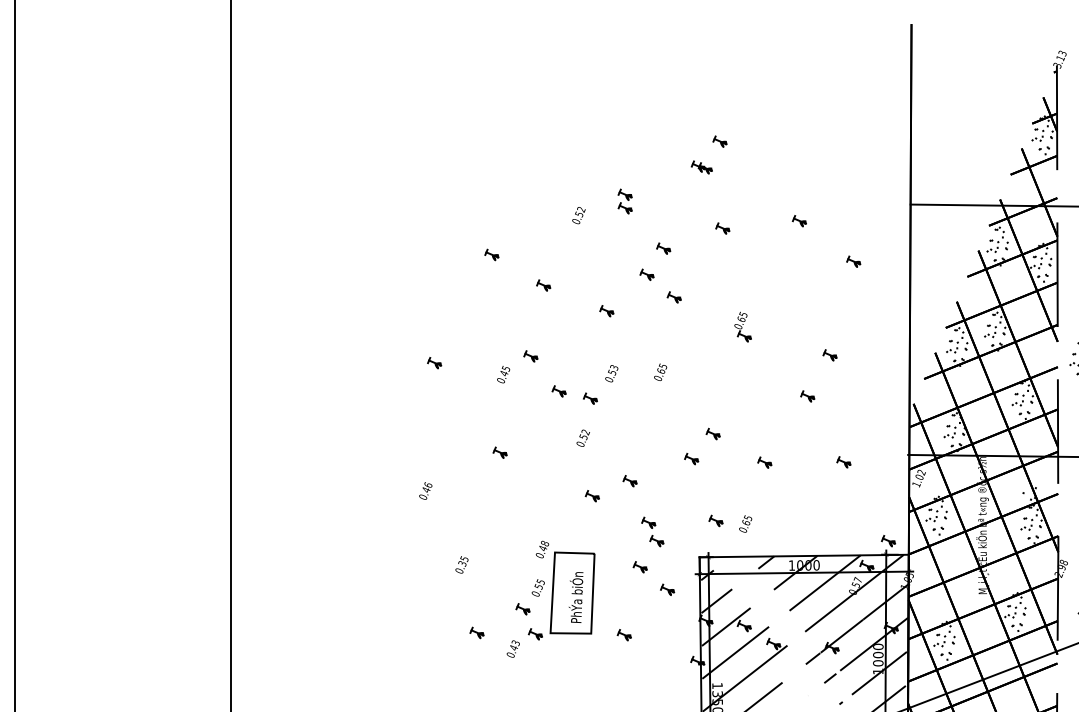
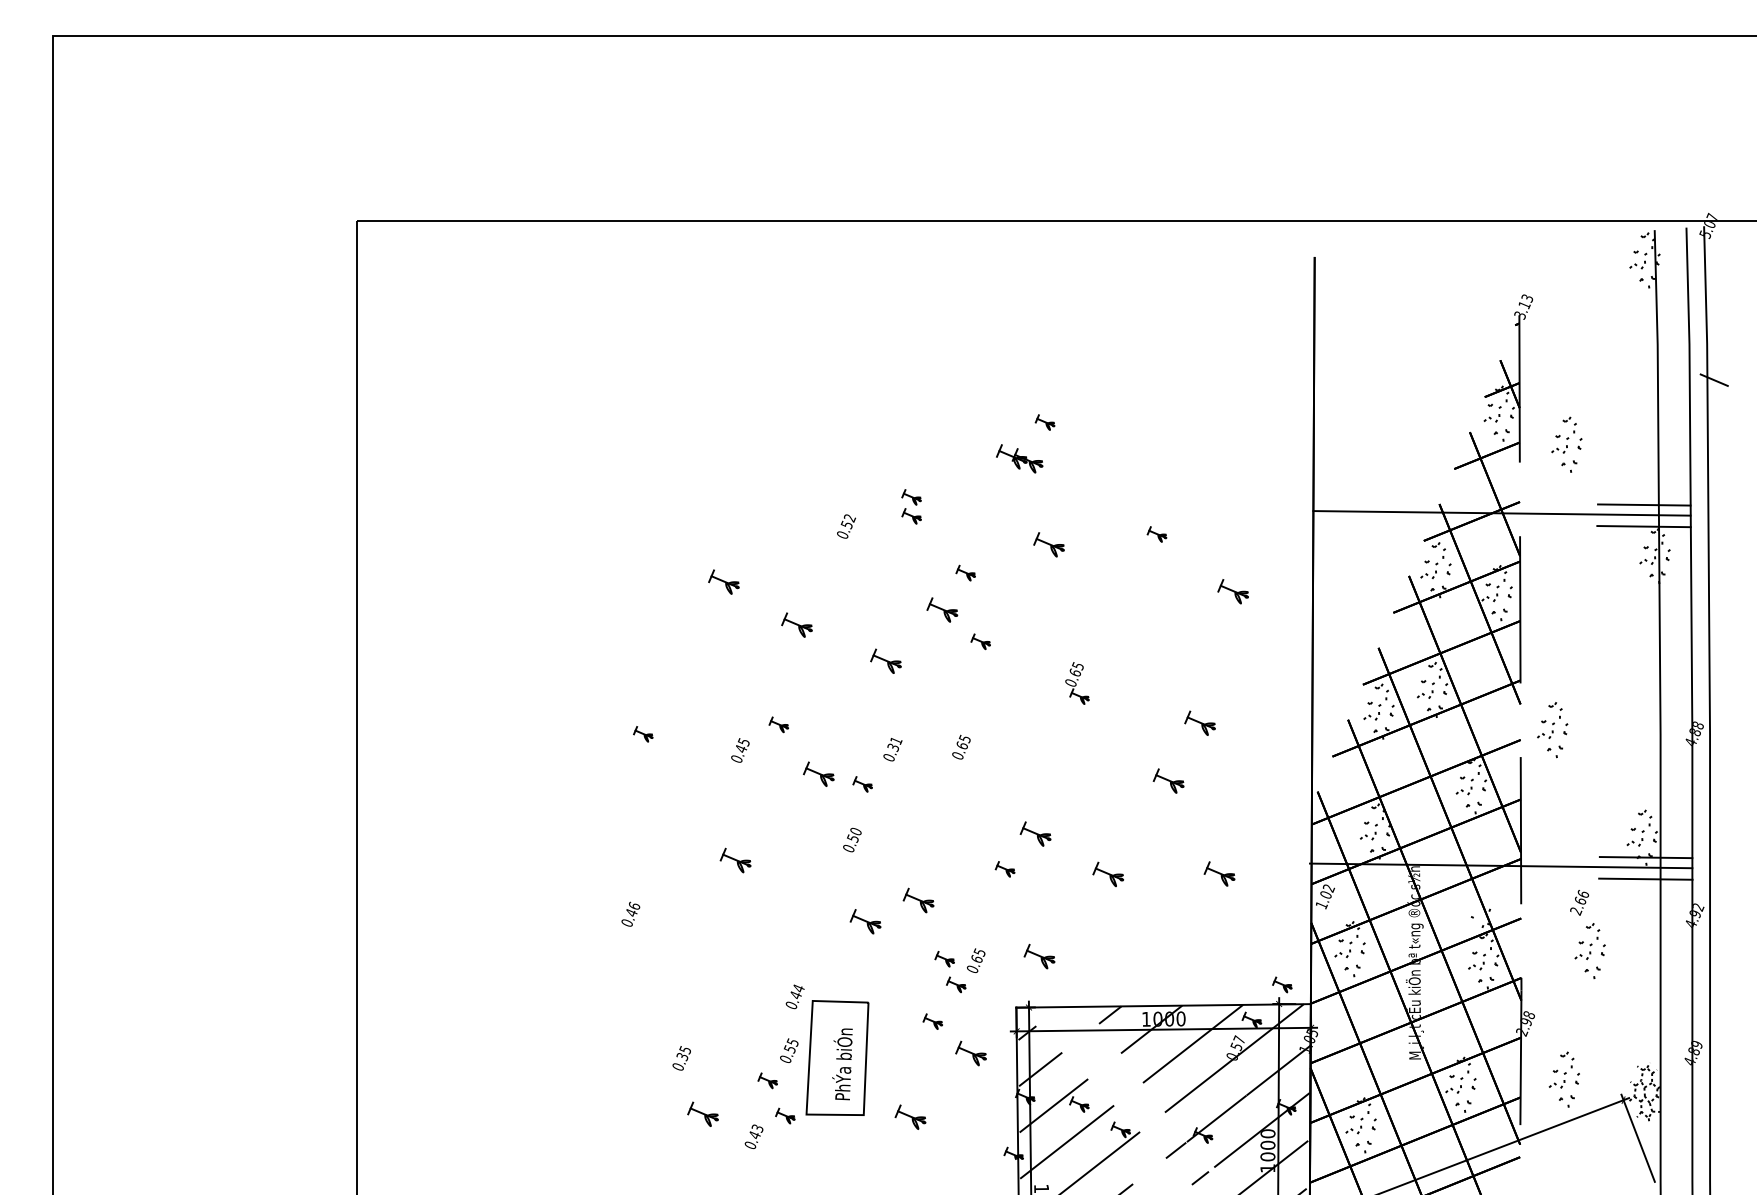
part: (701, 167) -> (1019, 458), size x1.6
part: (722, 228) -> (1048, 544), size x1.6
part: (491, 254) -> (723, 581), size x1.6
part: (853, 261) -> (1233, 591), size x1.6
part: (647, 274) -> (942, 609), size x1.6
part: (543, 285) -> (796, 624), size x1.6
part: (606, 310) -> (885, 660), size x1.6
part: (829, 355) -> (1199, 723), size x1.6
text: (613, 369) -> (894, 743), 0.53 -> 0.31
part: (559, 390) -> (818, 773), size x1.6
part: (807, 396) -> (1168, 781), size x1.6
text: (586, 432) -> (856, 832), 0.52 -> 0.50
part: (713, 434) -> (1035, 834), size x1.6
part: (500, 452) -> (735, 860), size x1.6
part: (764, 462) -> (1107, 874), size x1.6
part: (843, 462) -> (1219, 873), size x1.6
part: (630, 481) -> (918, 900), size x1.6
part: (592, 496) -> (865, 921), size x1.6
part: (716, 520) -> (1039, 956), size x1.6
text: (745, 523) -> (976, 960), moved
text: (544, 543) -> (798, 988), 0.48 -> 0.44
text: (461, 564) -> (681, 1058), moved
part: (667, 589) -> (971, 1053), size x1.6
part: (476, 632) -> (702, 1113), size x1.6
part: (624, 635) -> (910, 1117), size x1.6

